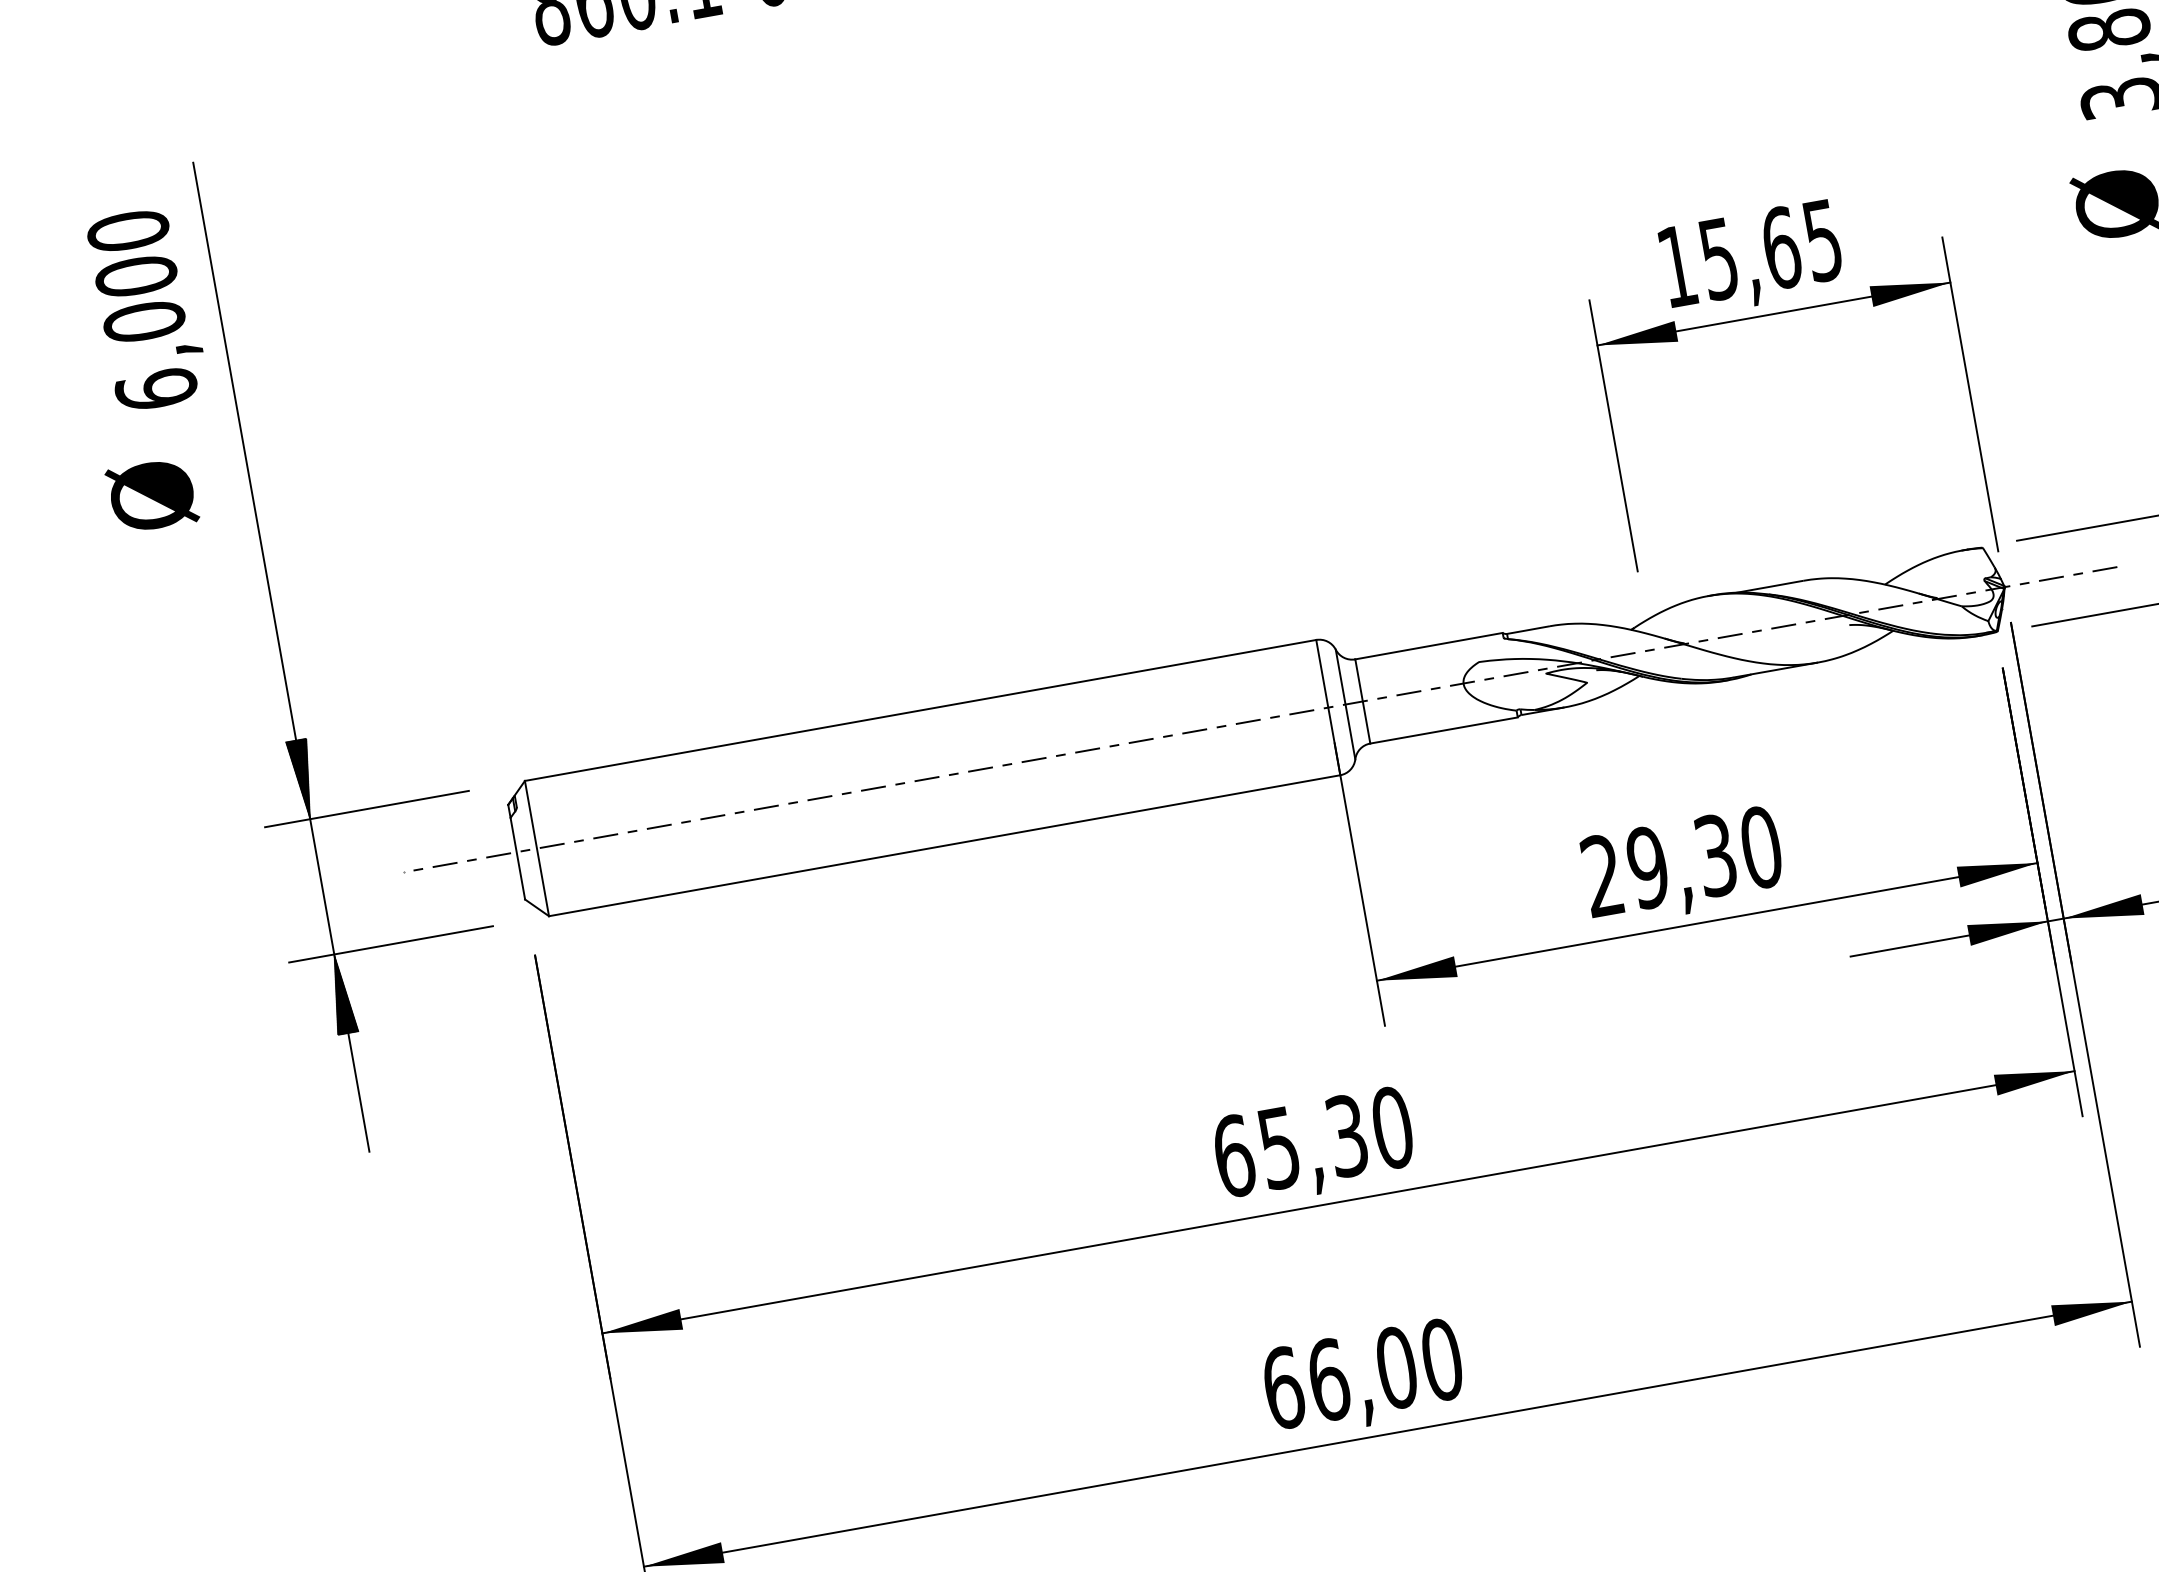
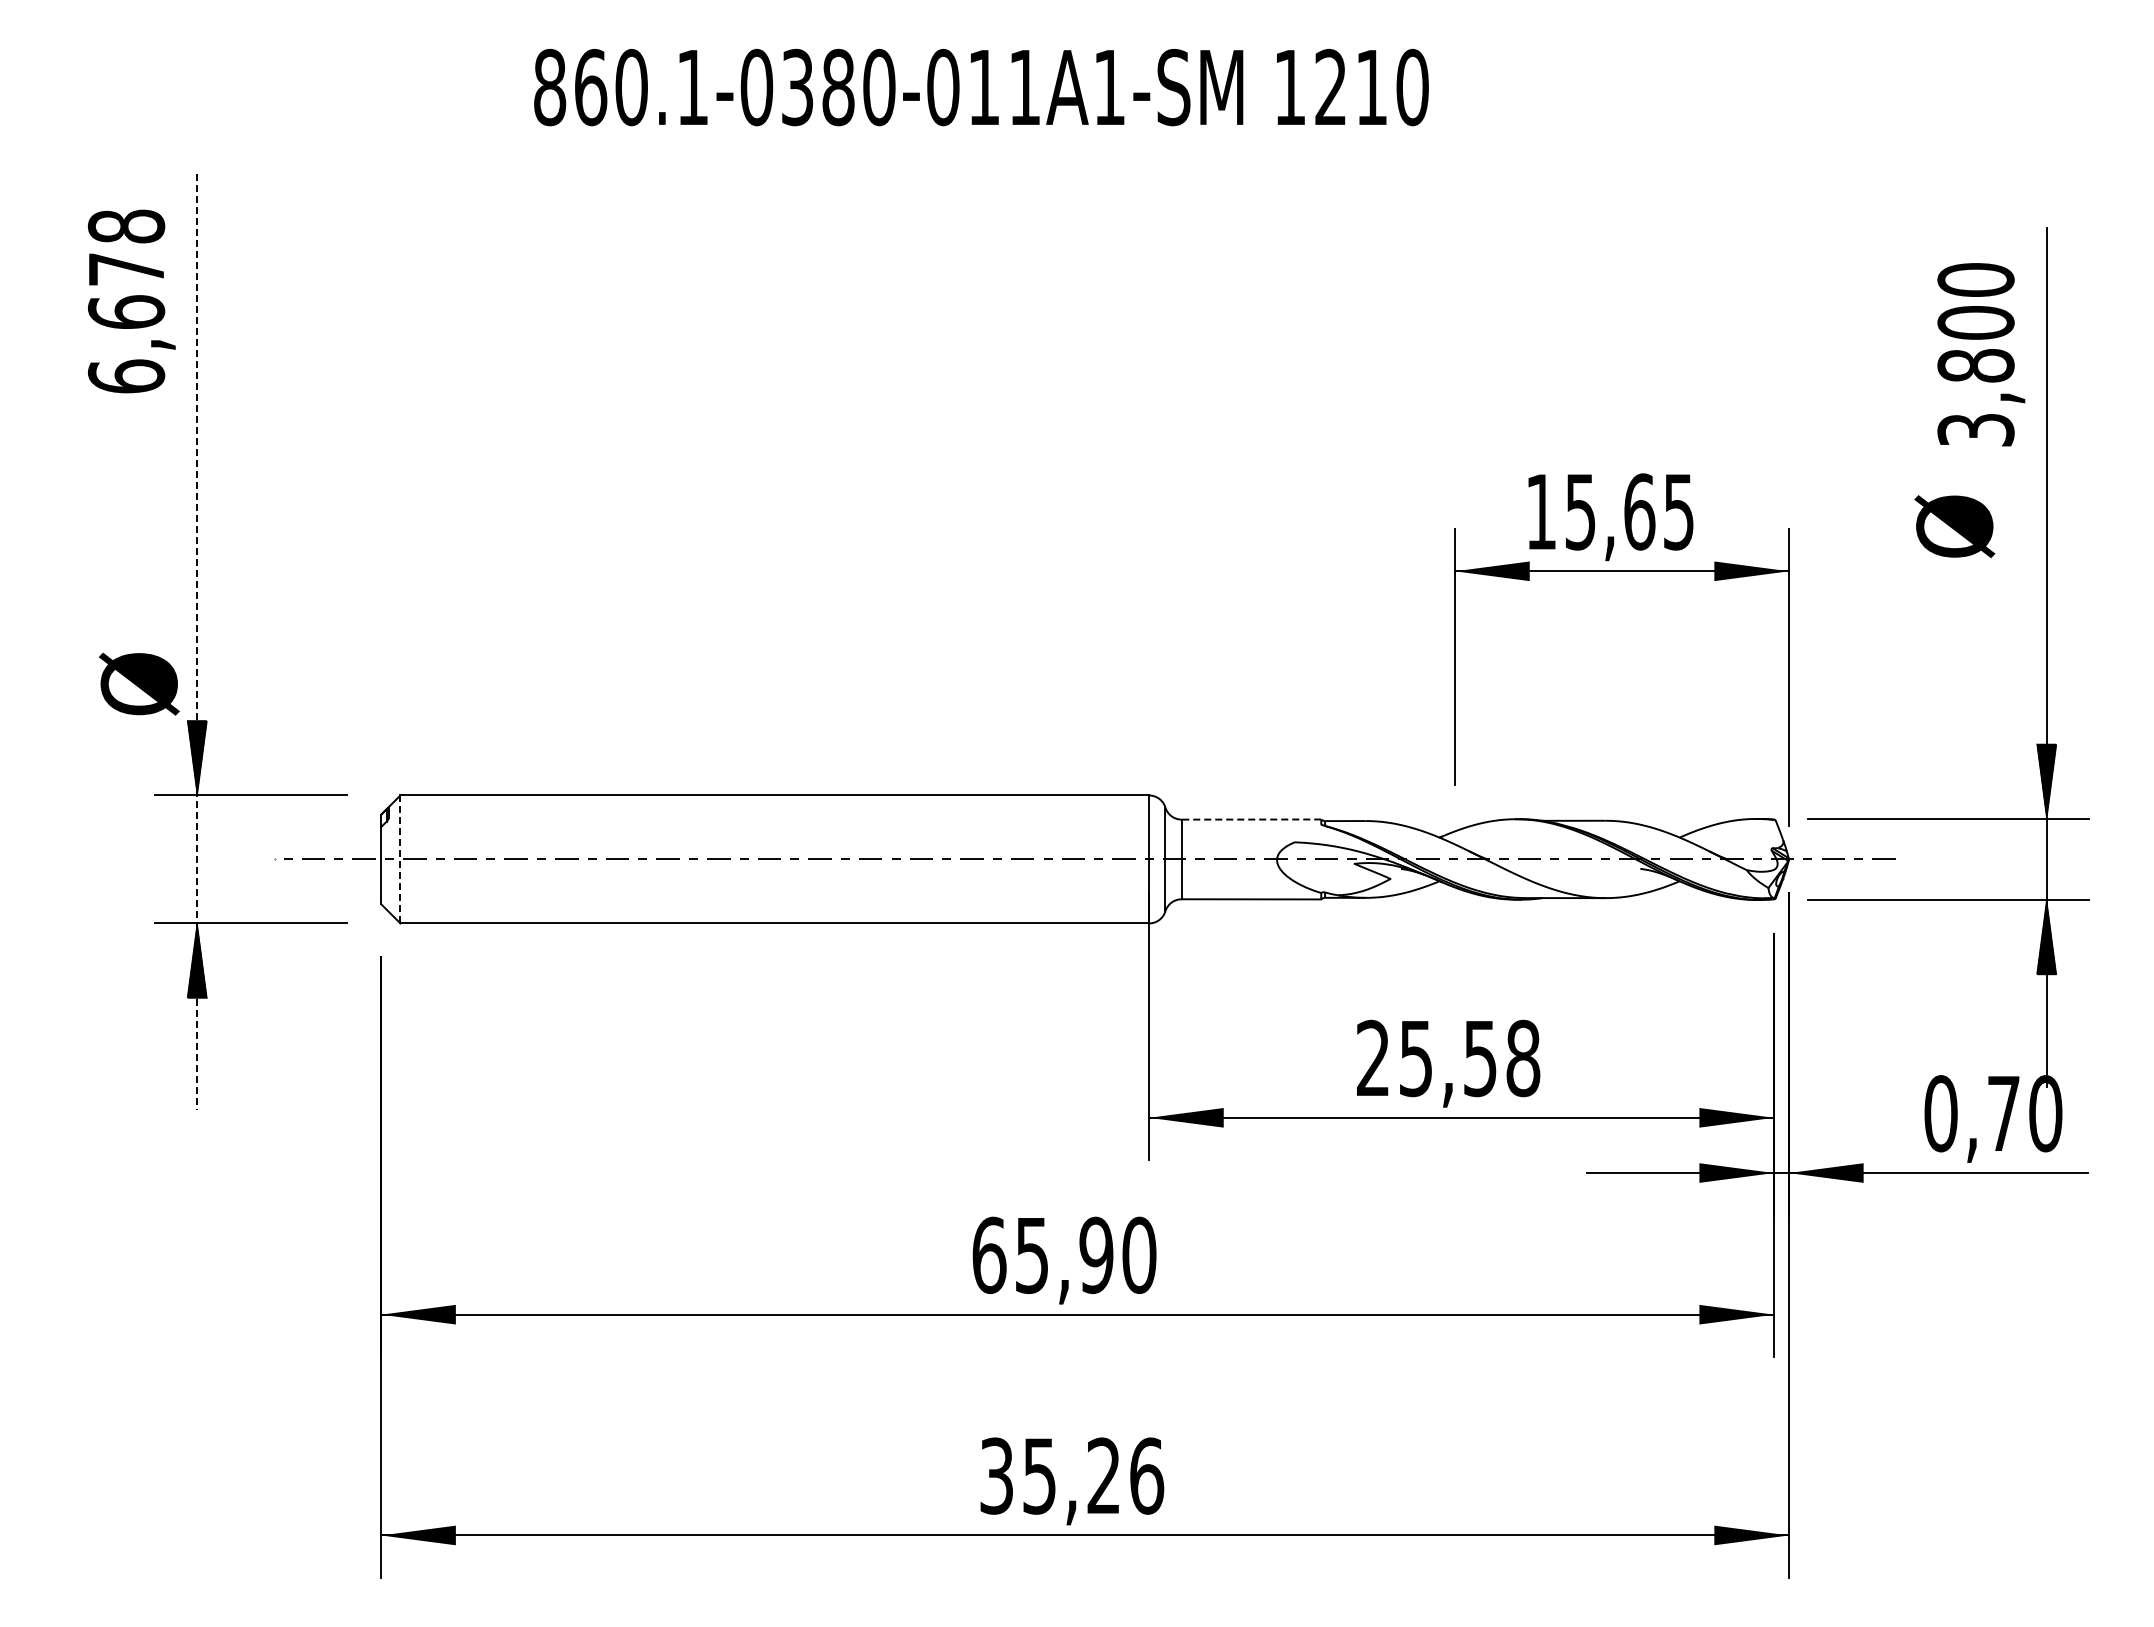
text: (136, 276) -> (126, 269), 6,000 -> 6,678
text: (152, 495) -> (139, 683), moved
line: (1429, 646) -> (1251, 819), solid -> dashed
line: (281, 657) -> (197, 642), solid -> dashed
line: (537, 848) -> (400, 859), solid -> dashed
text: (1704, 856) -> (1469, 1057), 29,30 -> 25,58
text: (1347, 1135) -> (1096, 1254), 65,30 -> 65,90
text: (1363, 1373) -> (1072, 1475), 66,00 -> 35,26

